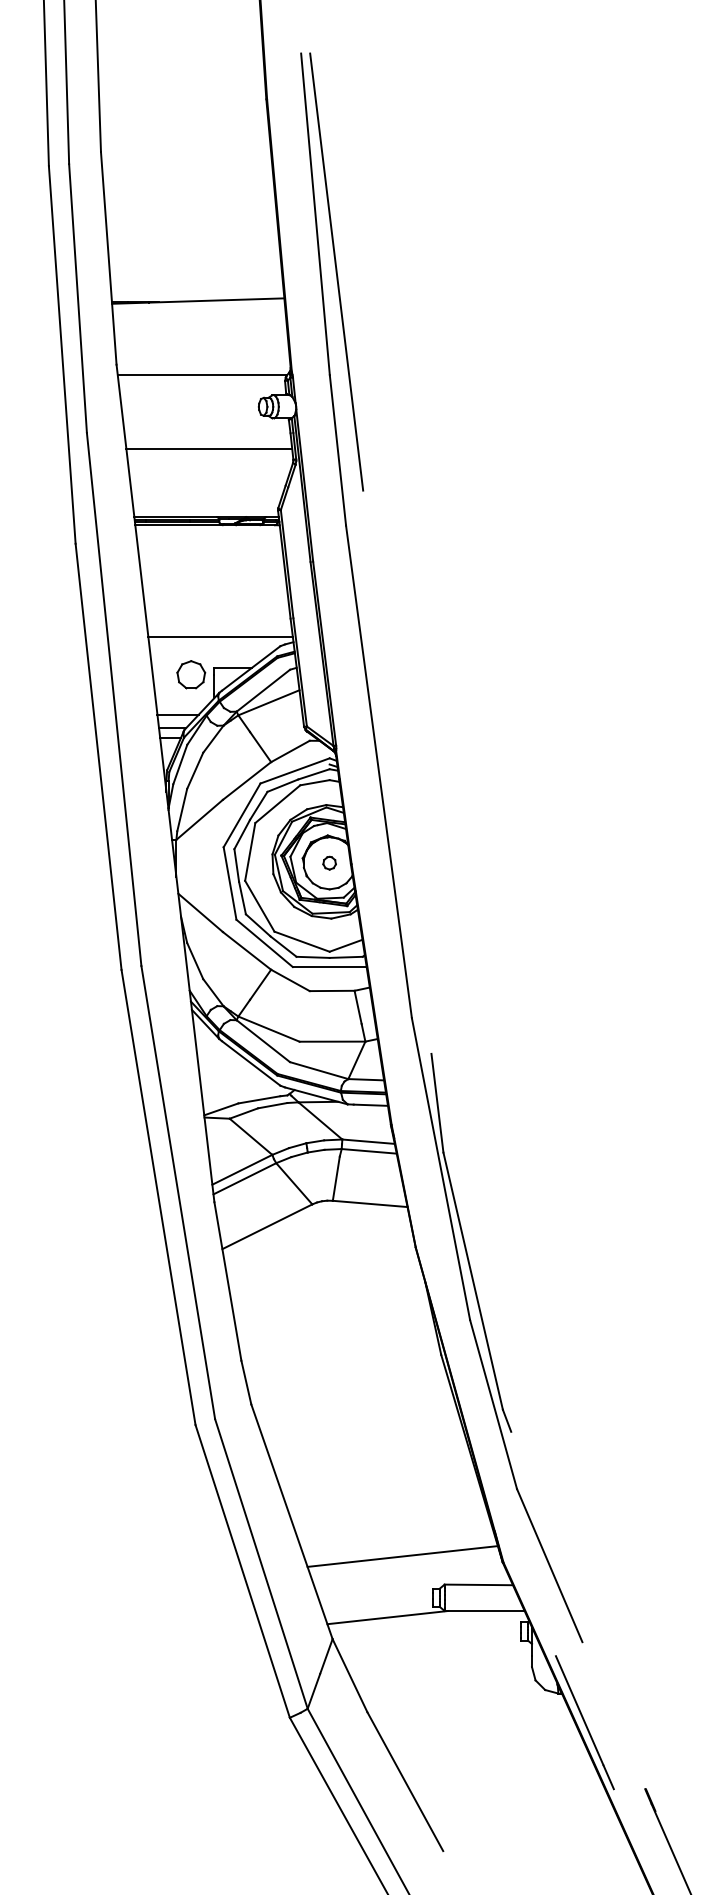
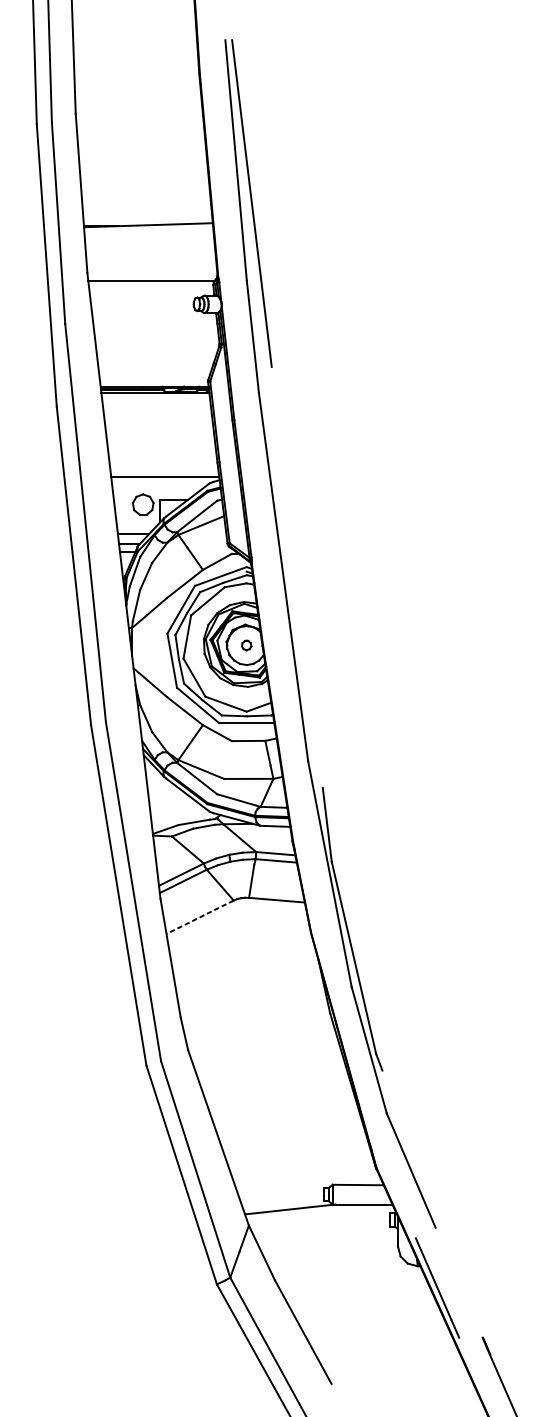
line: (209, 448) -> (156, 335), removed
line: (266, 1227) -> (199, 917), solid -> dashed
line: (402, 1556) -> (301, 1163), removed

